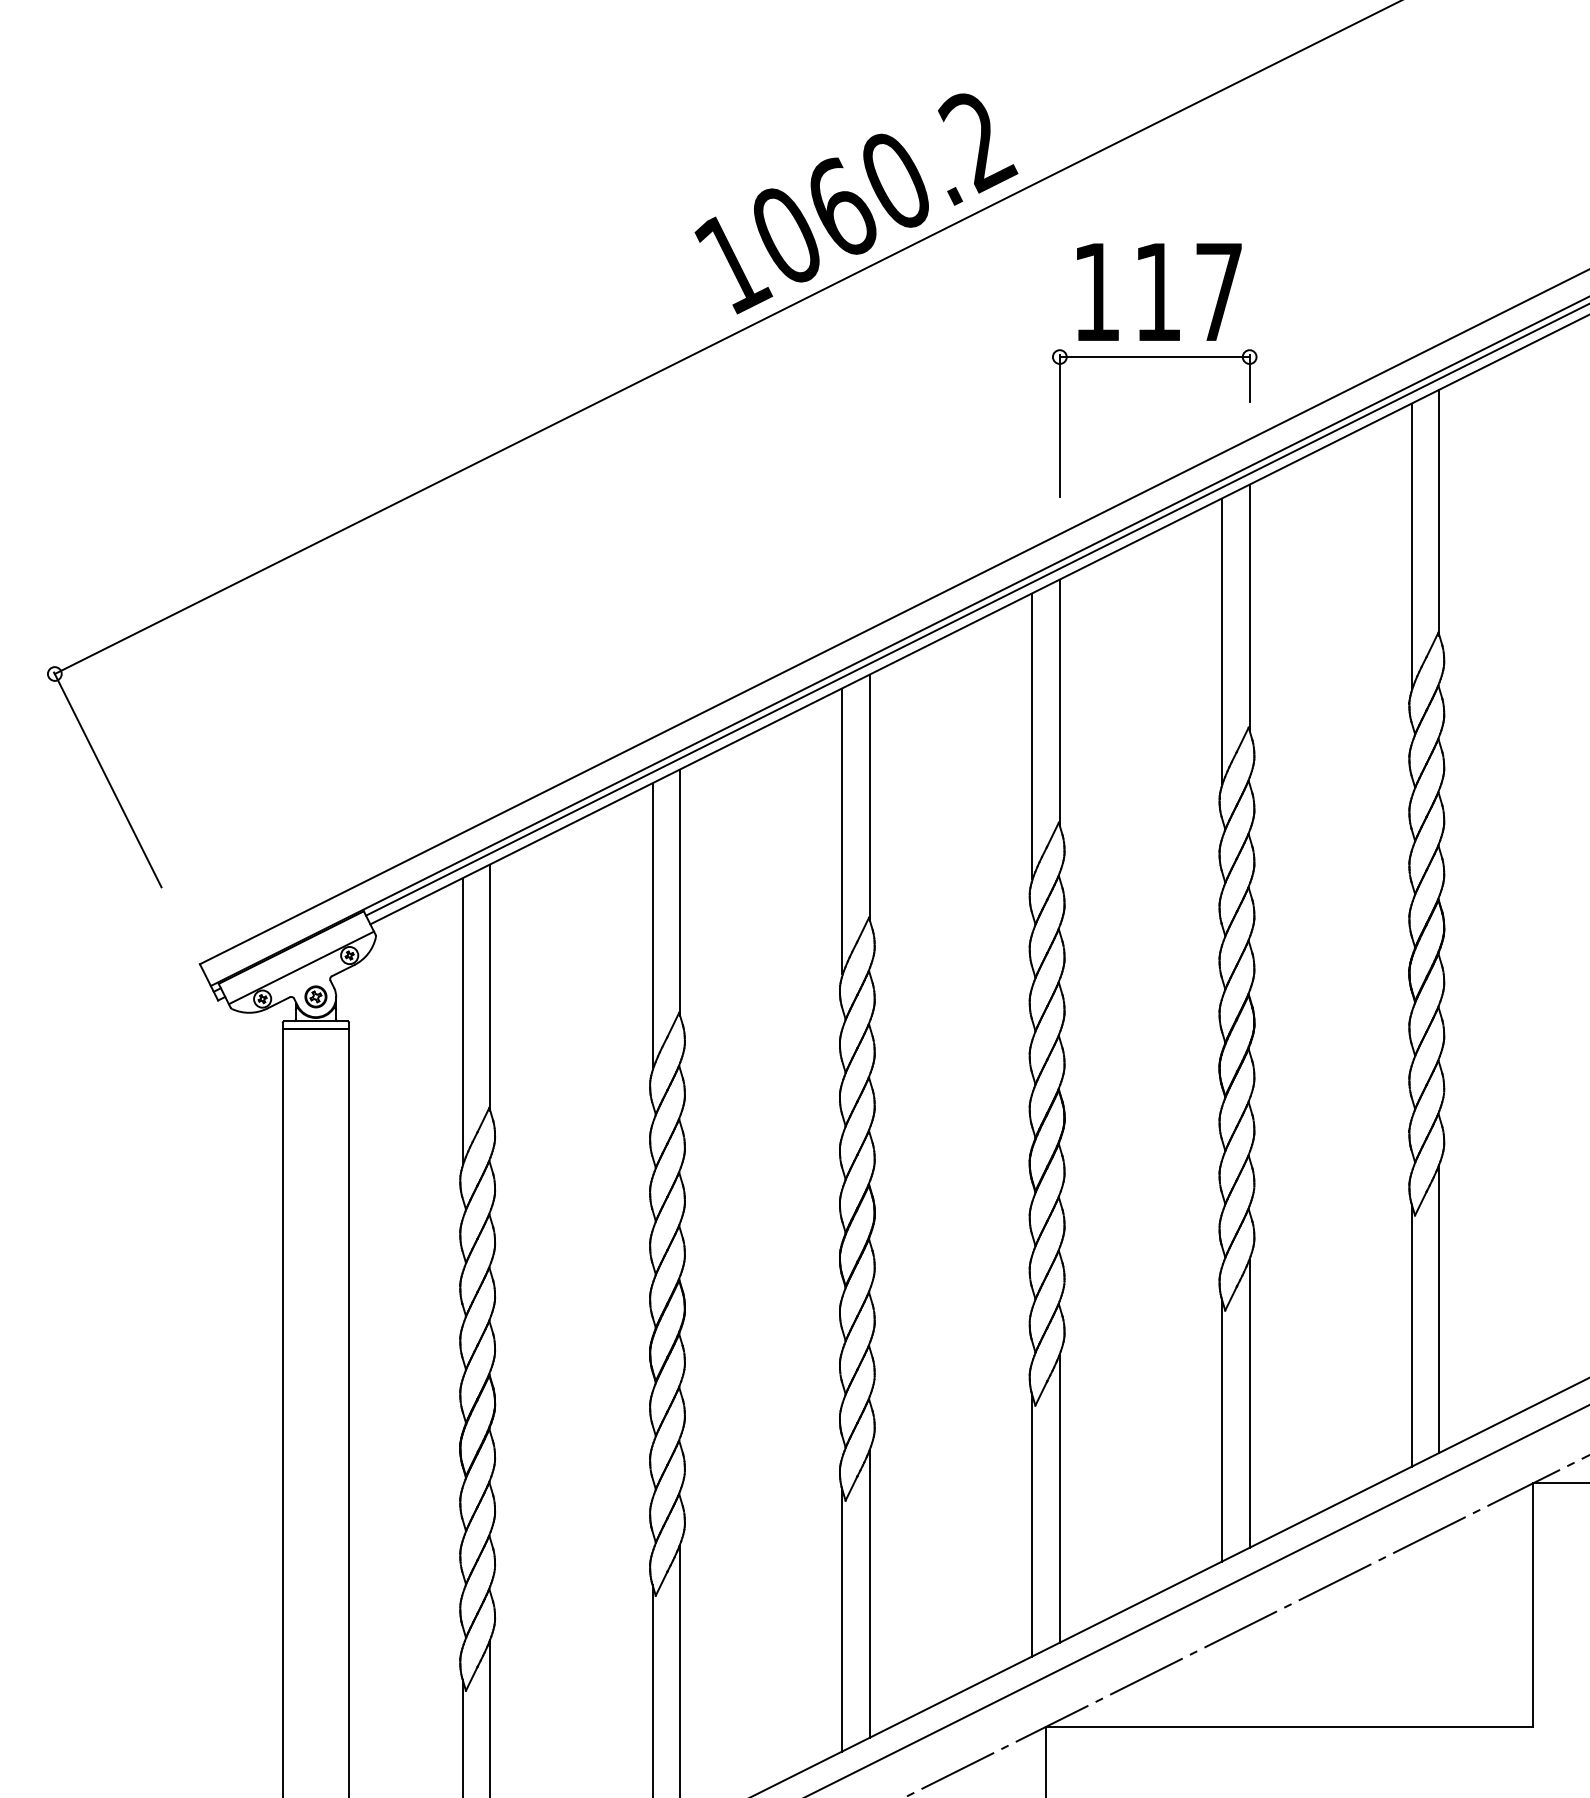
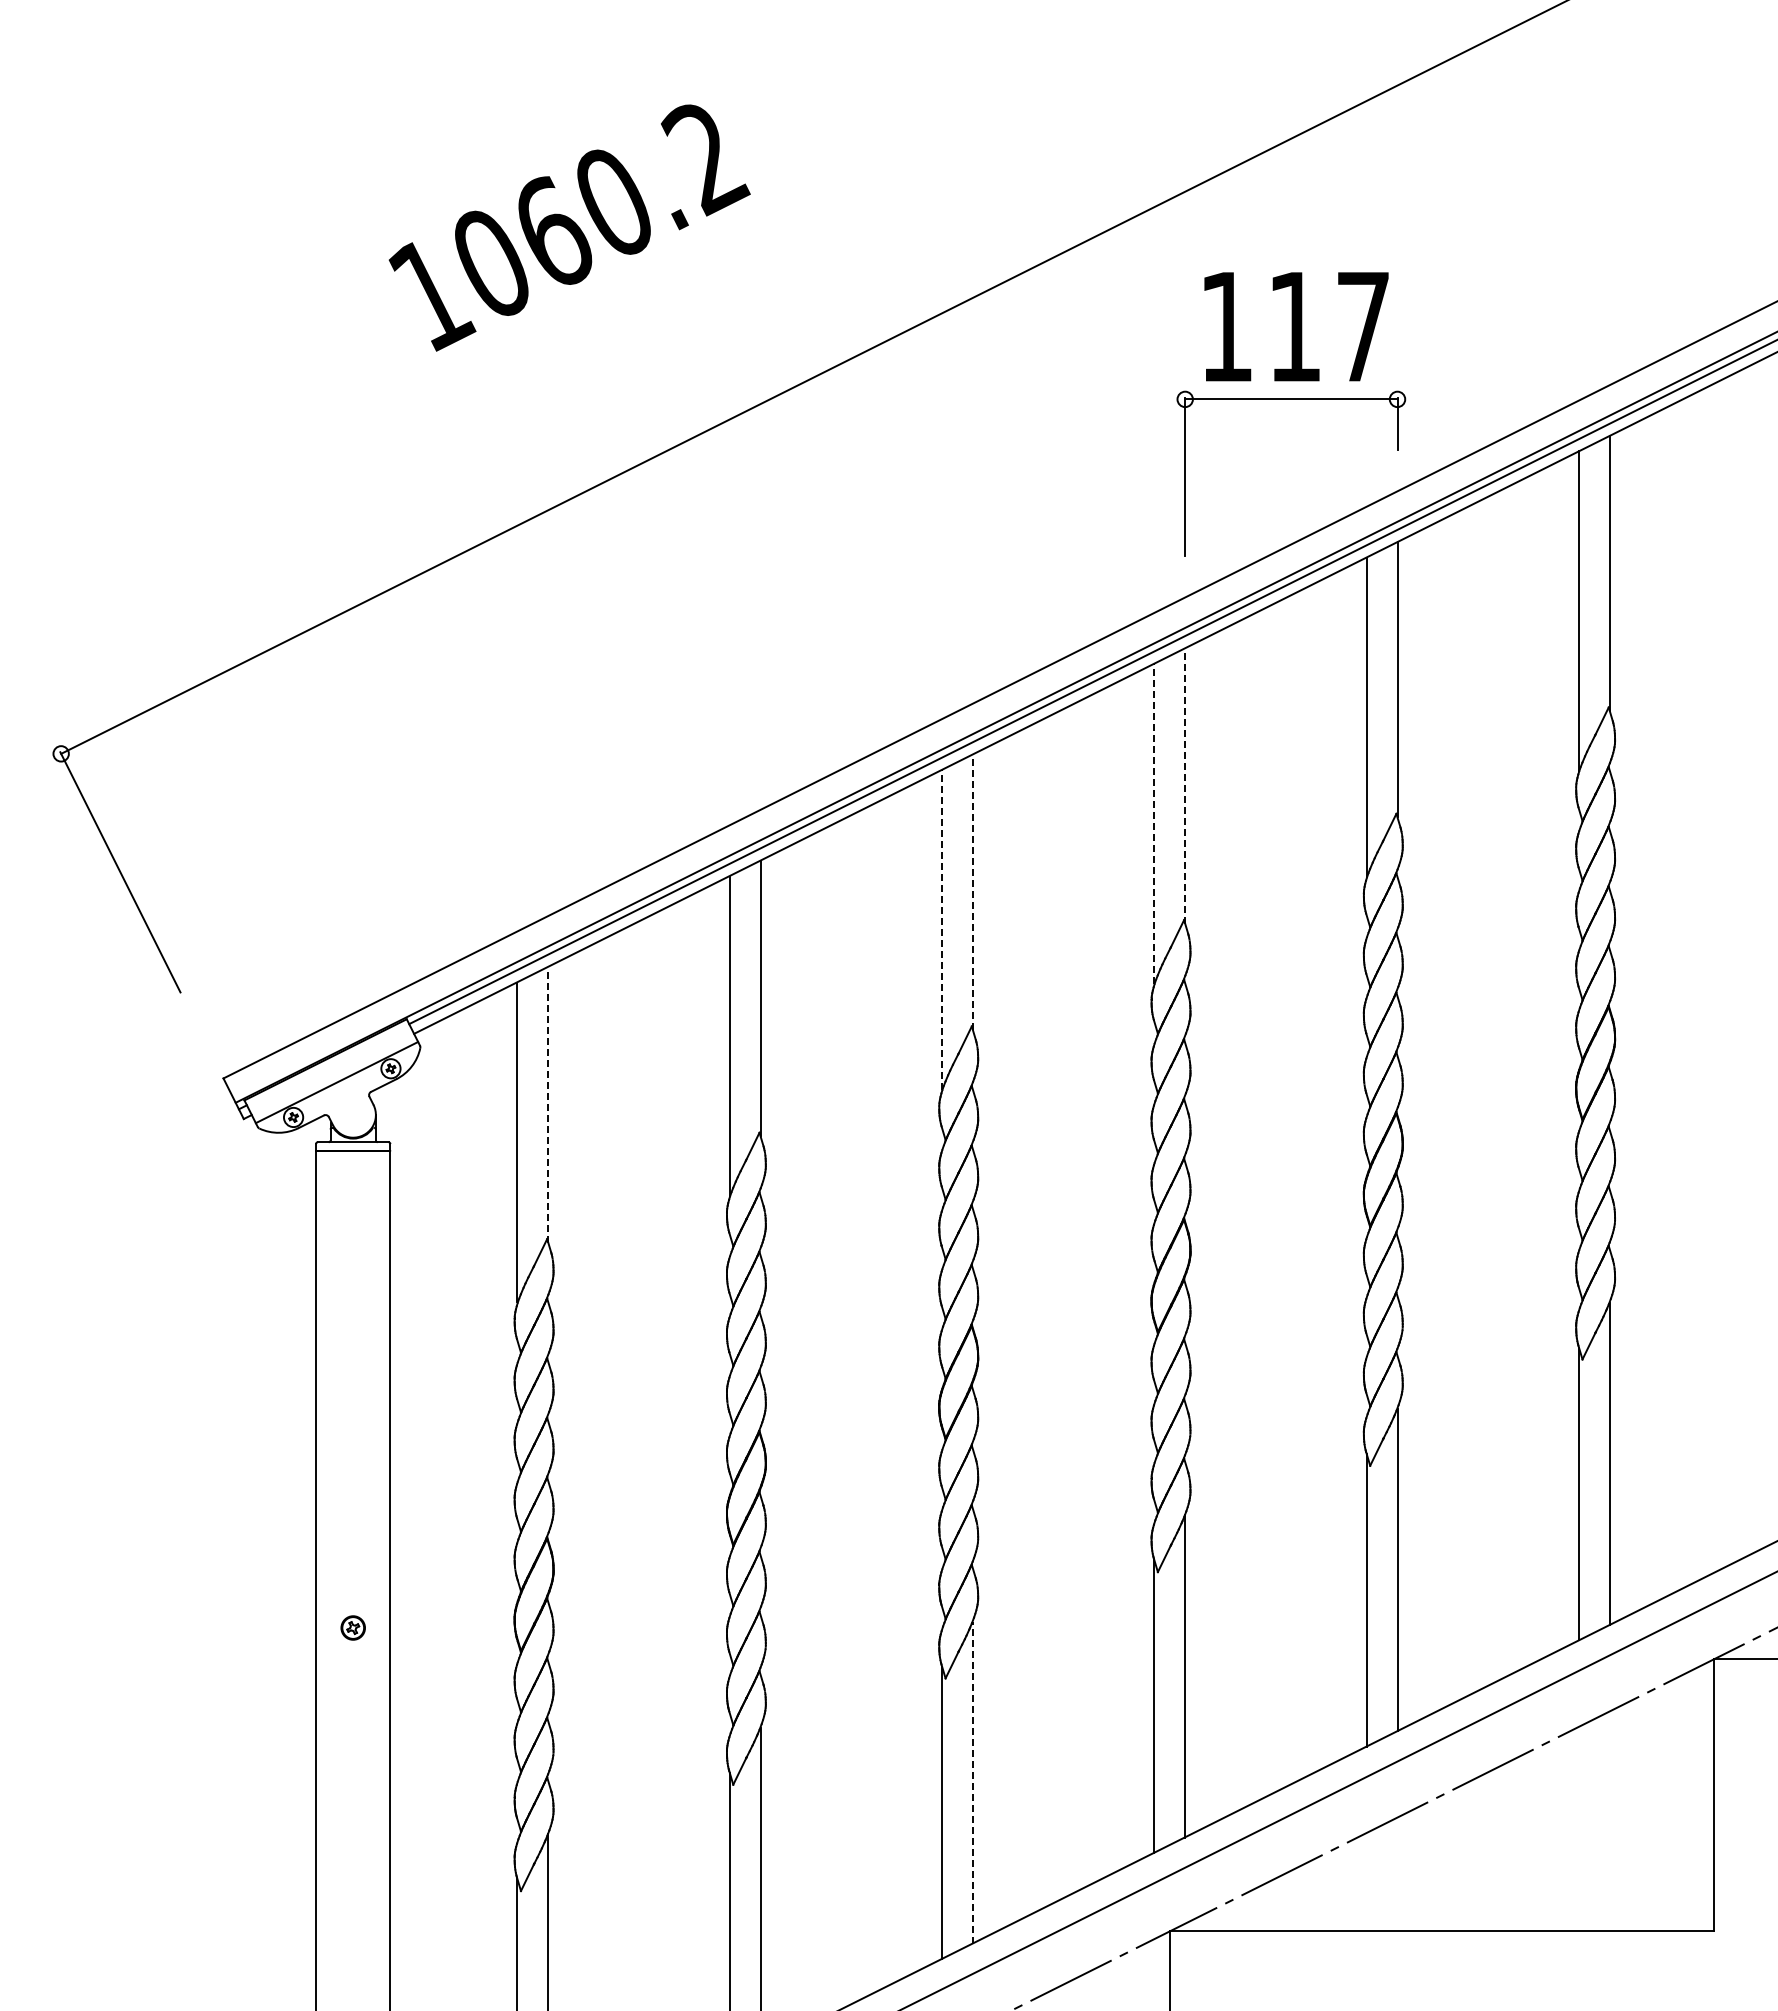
text: (856, 203) -> (569, 227), moved
line: (1060, 703) -> (1185, 786), solid -> dashed
line: (1032, 736) -> (1154, 823), solid -> dashed
line: (869, 797) -> (972, 892), solid -> dashed
line: (842, 831) -> (942, 930), solid -> dashed
line: (490, 988) -> (548, 1105), solid -> dashed
part: (315, 996) -> (352, 1627), moved
line: (869, 1593) -> (972, 1782), solid -> dashed

